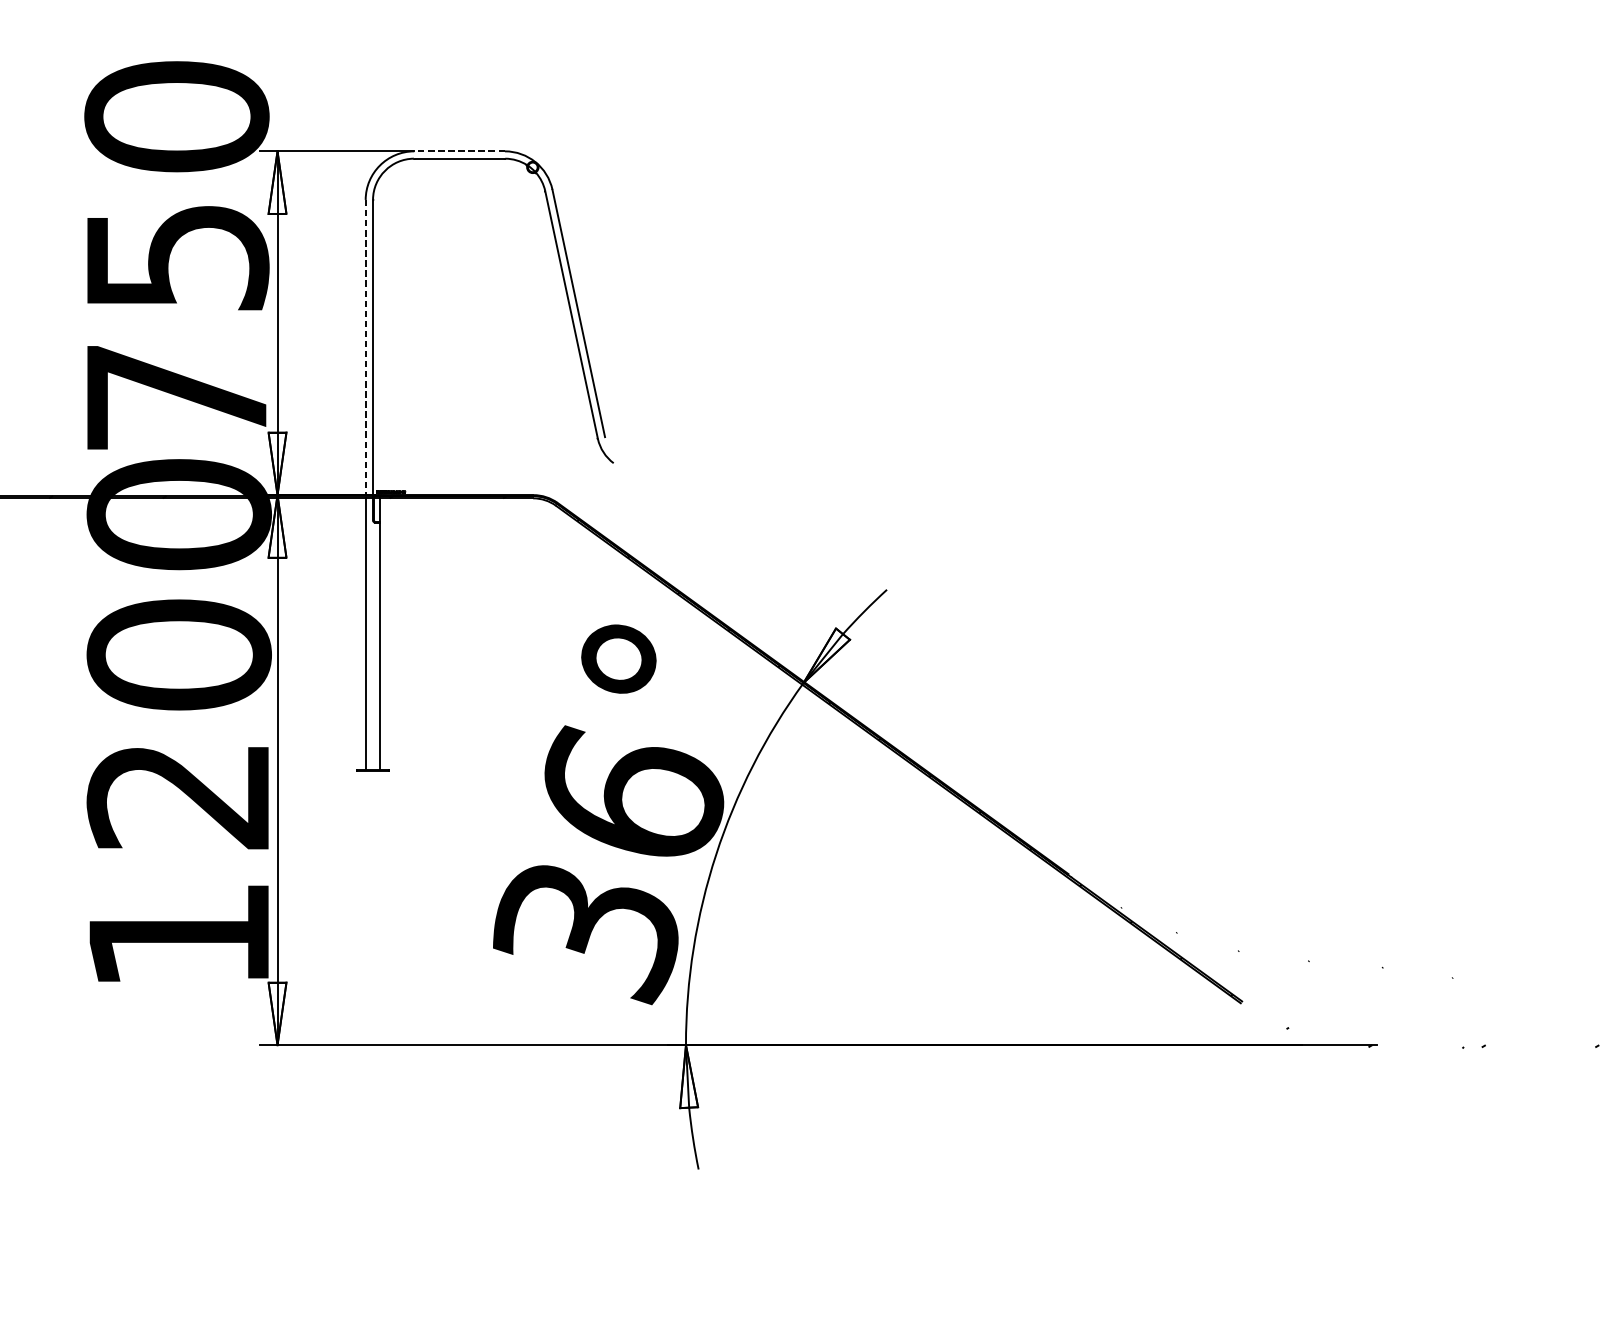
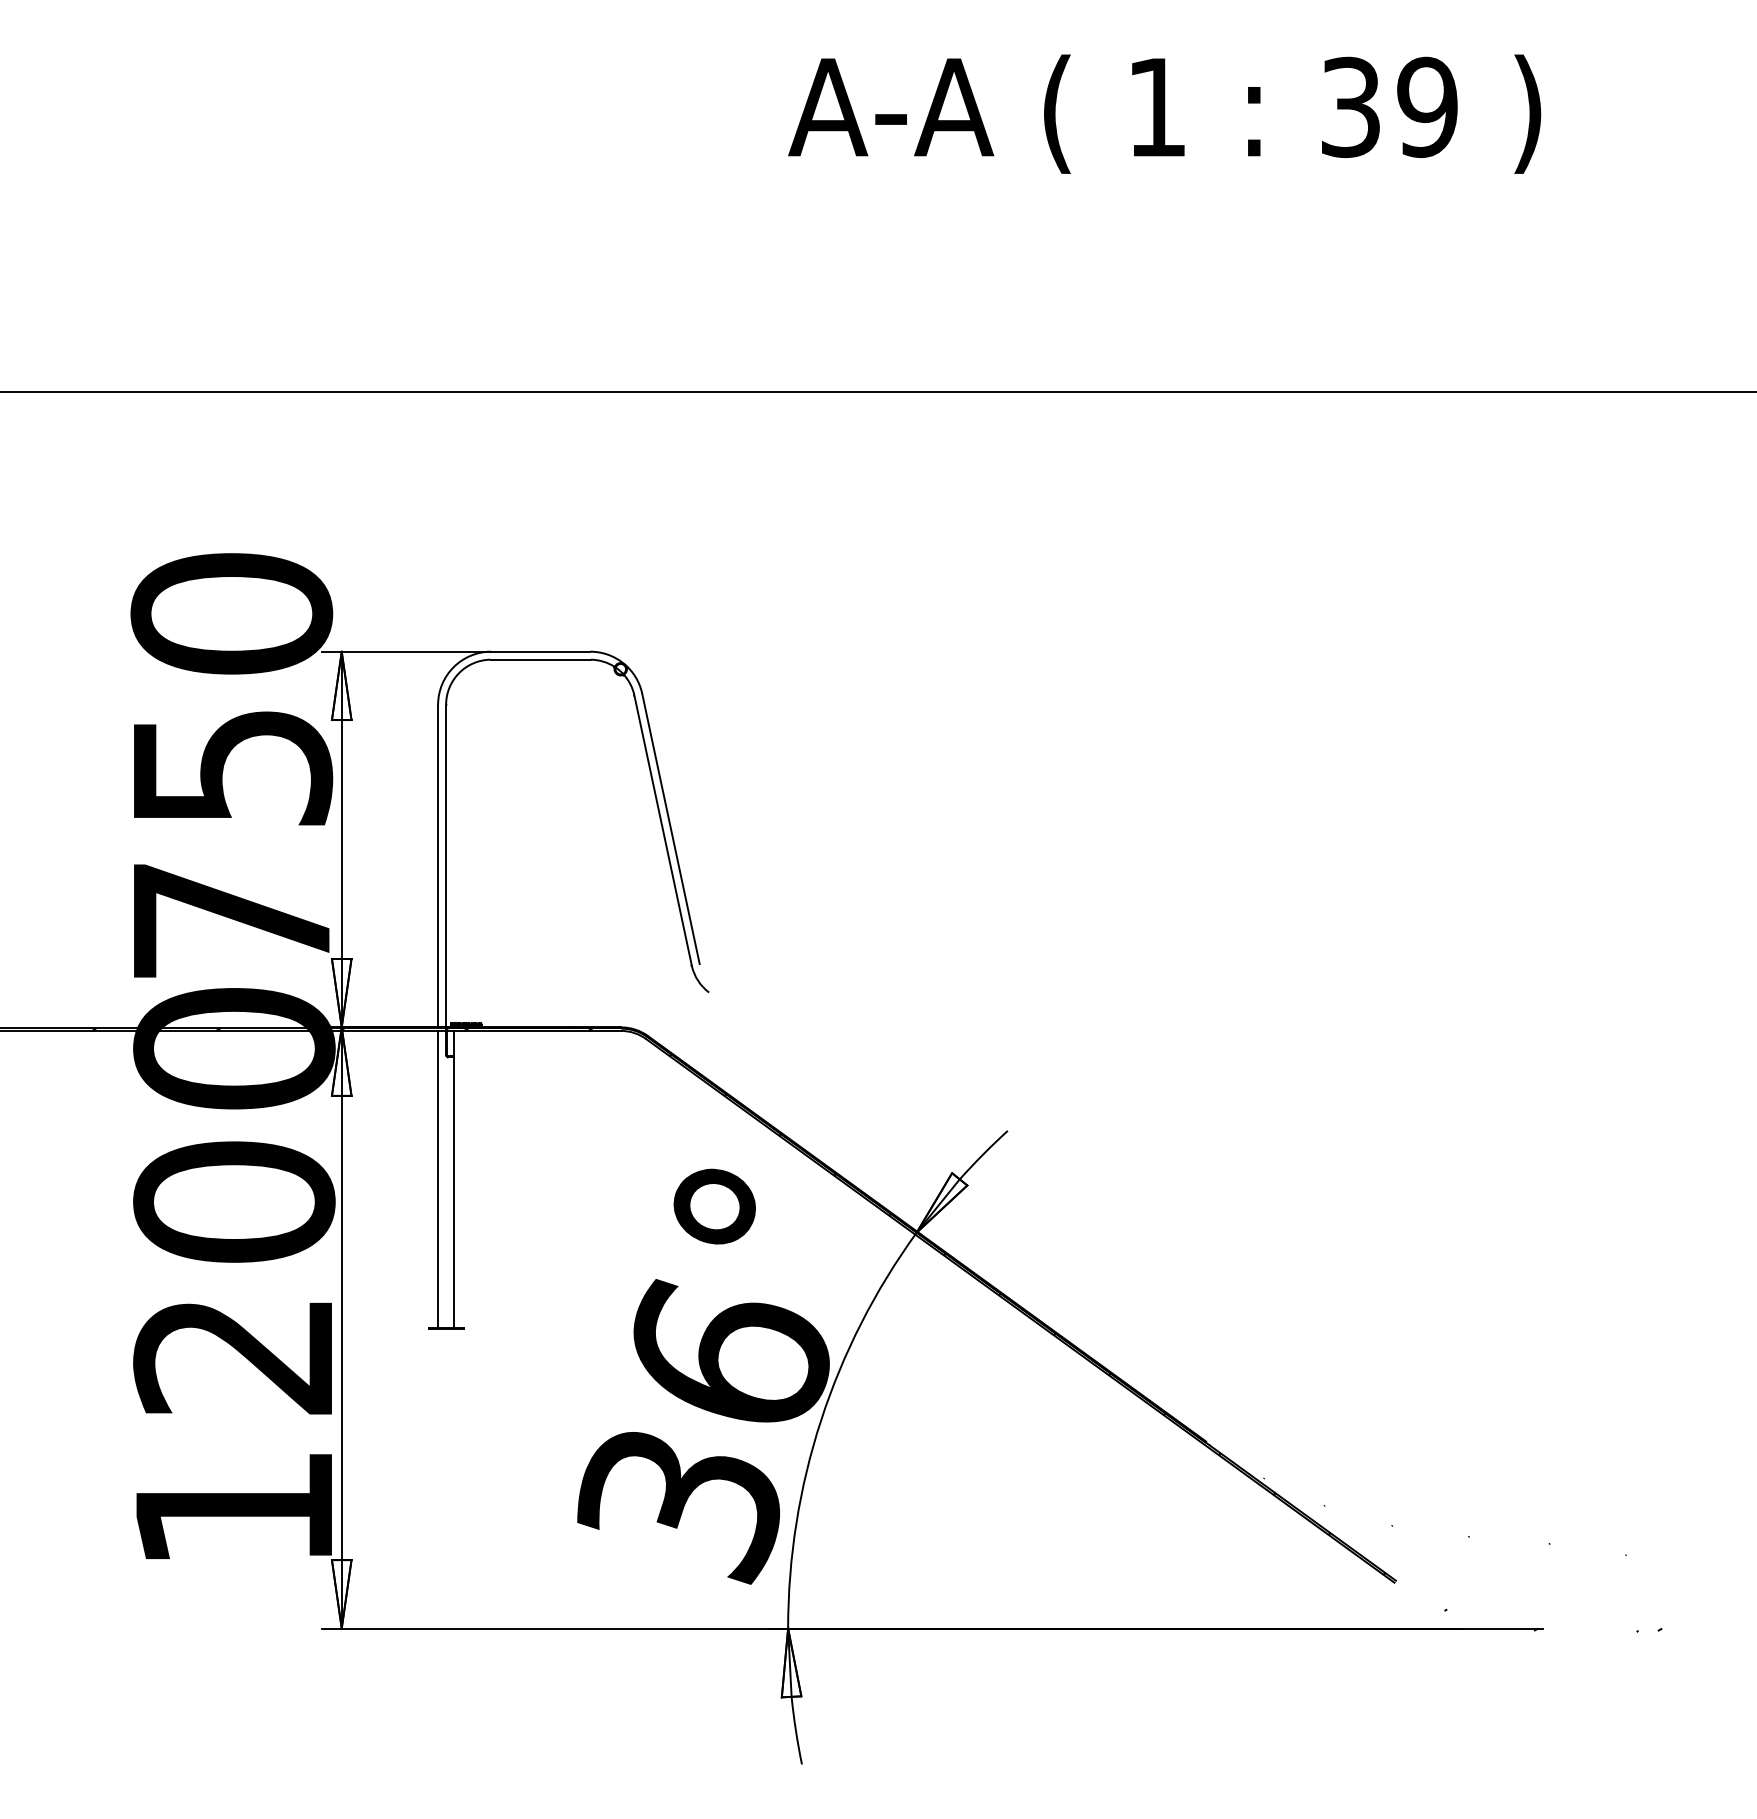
line: (459, 151) -> (540, 651), dashed -> solid
line: (366, 347) -> (438, 866), dashed -> solid

